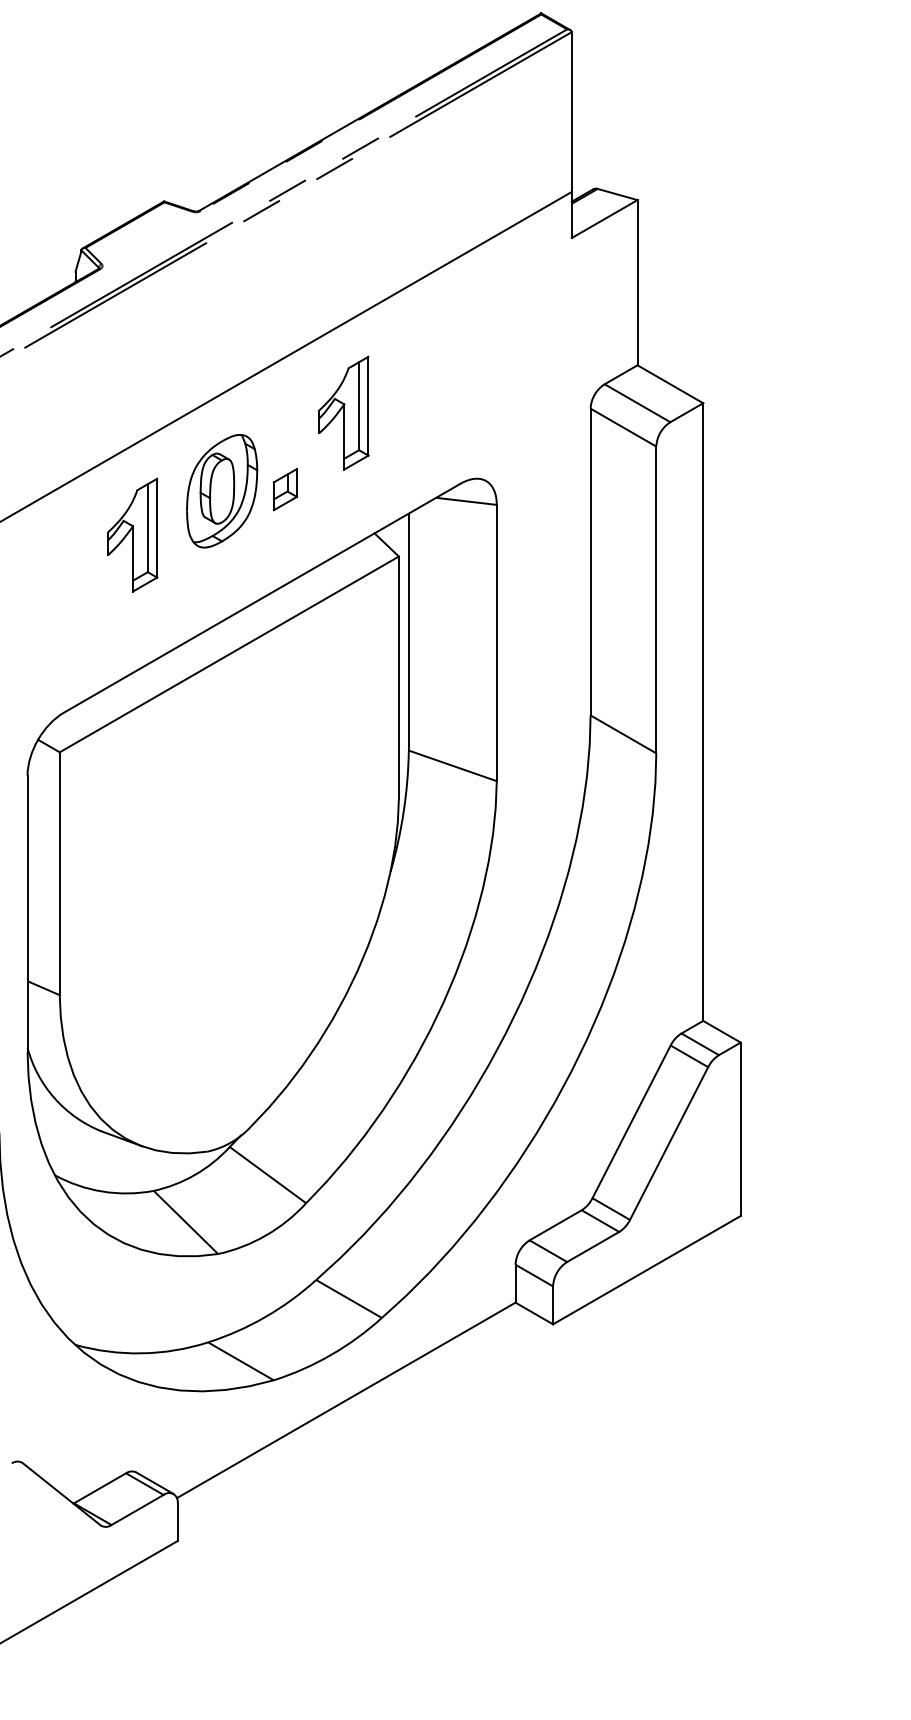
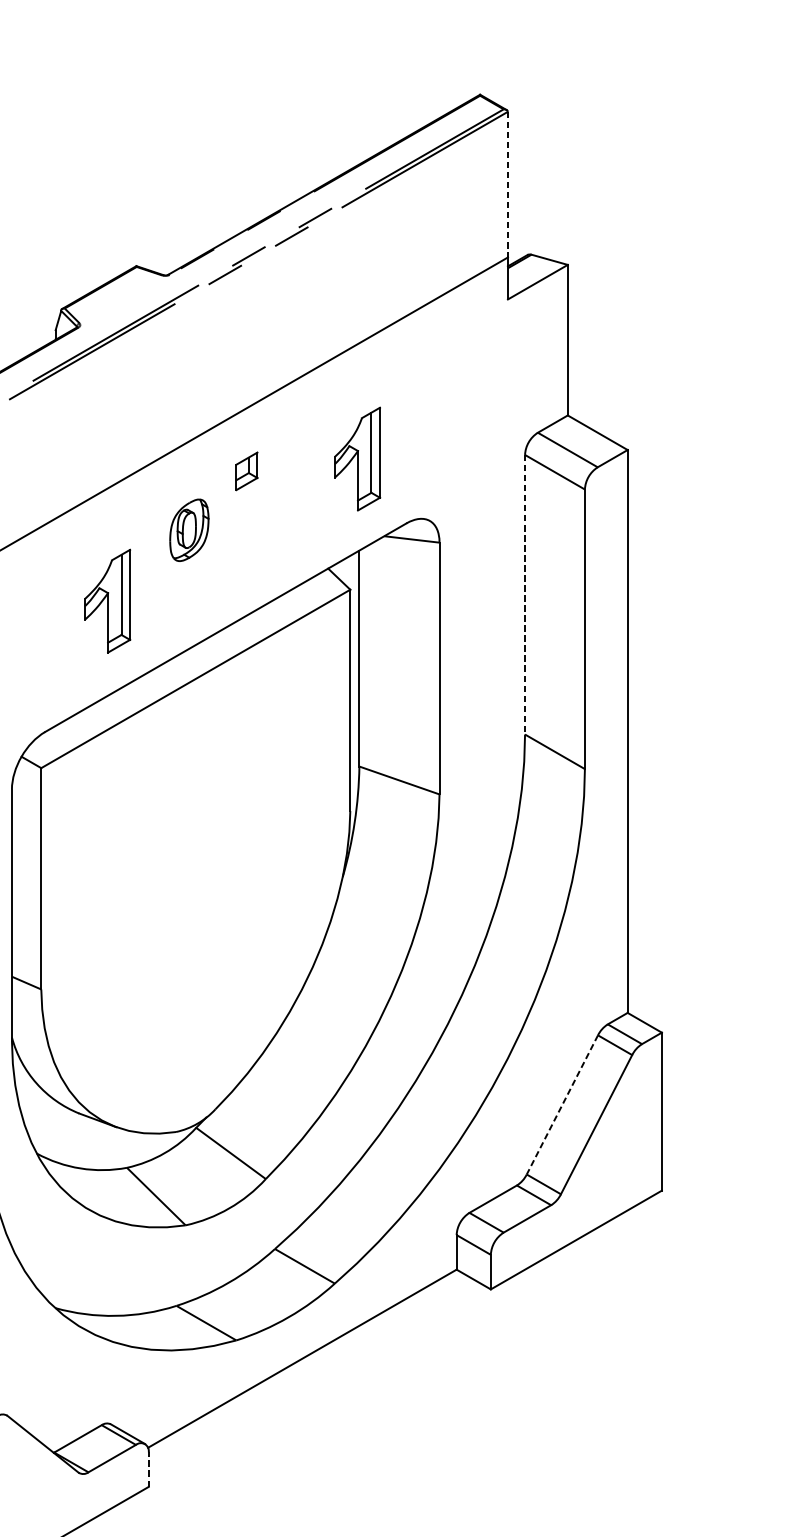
line: (571, 112) -> (507, 185), solid -> dashed
part: (343, 412) -> (357, 458), moved
part: (284, 489) -> (246, 471), moved
part: (222, 491) -> (189, 530), size x0.6
part: (132, 534) -> (107, 600), moved
line: (590, 562) -> (524, 595), solid -> dashed
line: (631, 1121) -> (562, 1104), solid -> dashed
line: (177, 1522) -> (148, 1470), solid -> dashed

